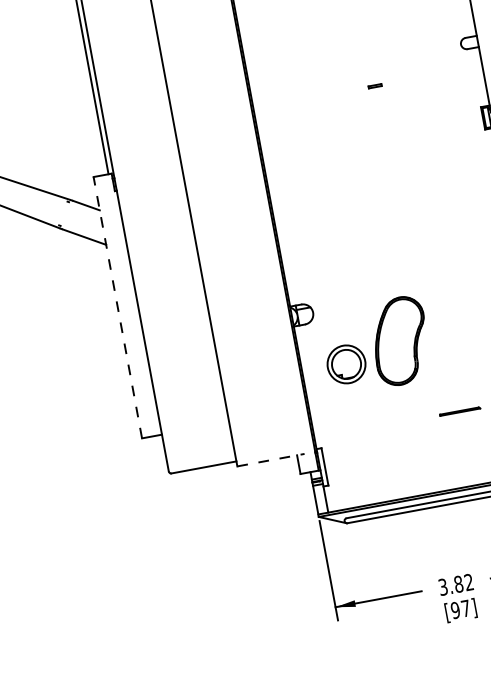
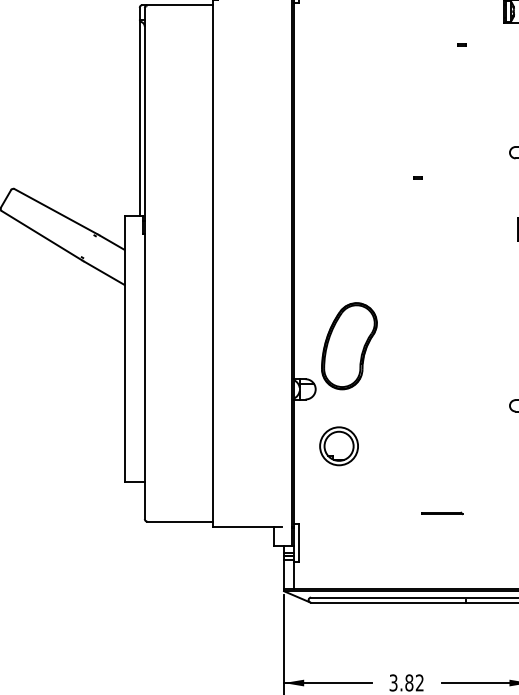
part: (374, 85) -> (417, 177), size x0.62
line: (117, 307) -> (124, 348), dashed -> solid
part: (400, 341) -> (349, 346), moved
line: (271, 459) -> (247, 526), dashed -> solid

